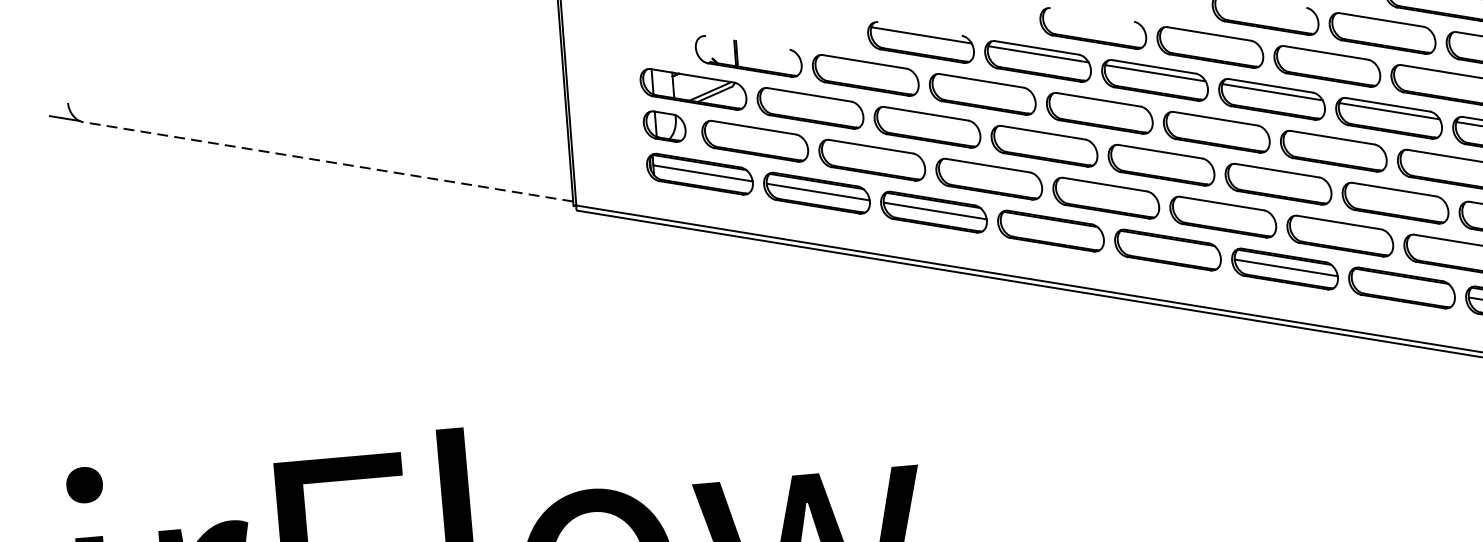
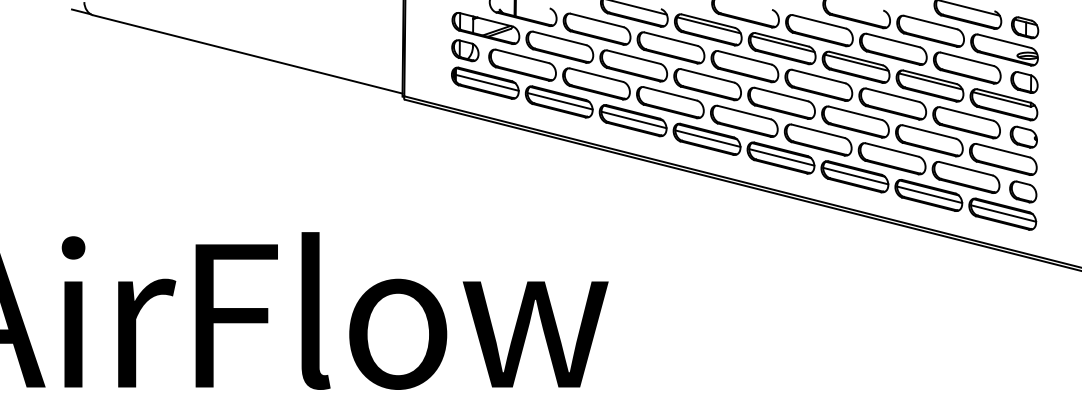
line: (327, 162) -> (247, 54), dashed -> solid
line: (1051, 229) -> (707, 138), added
line: (1168, 249) -> (781, 157), added
line: (1402, 286) -> (929, 194), added

